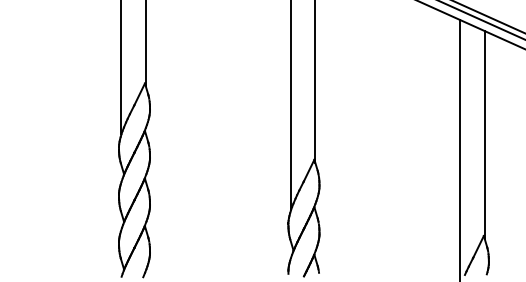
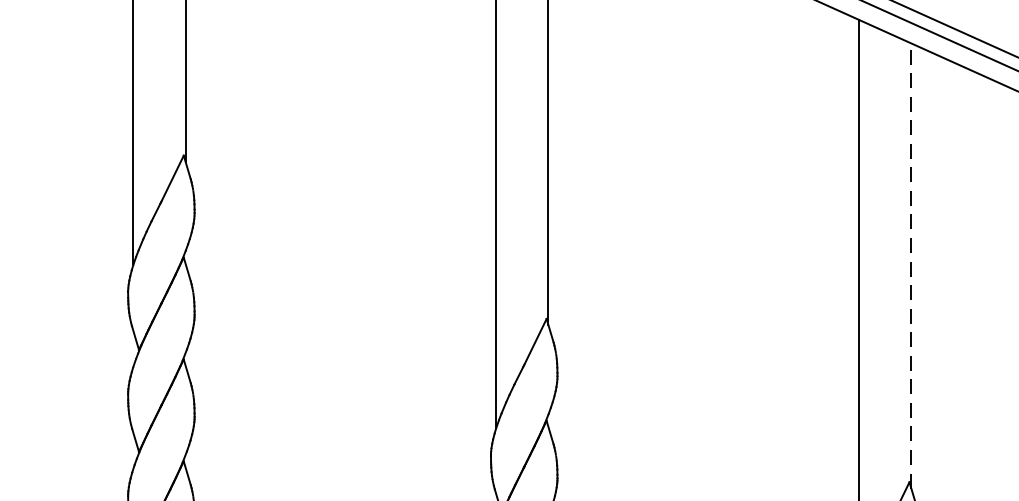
line: (484, 135) -> (910, 267), solid -> dashed

